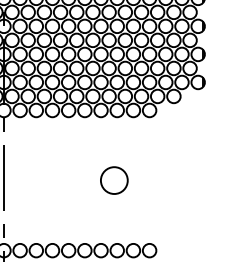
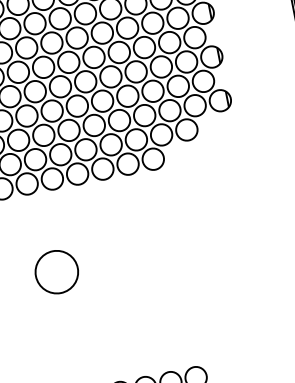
part: (114, 180) -> (57, 271), moved

